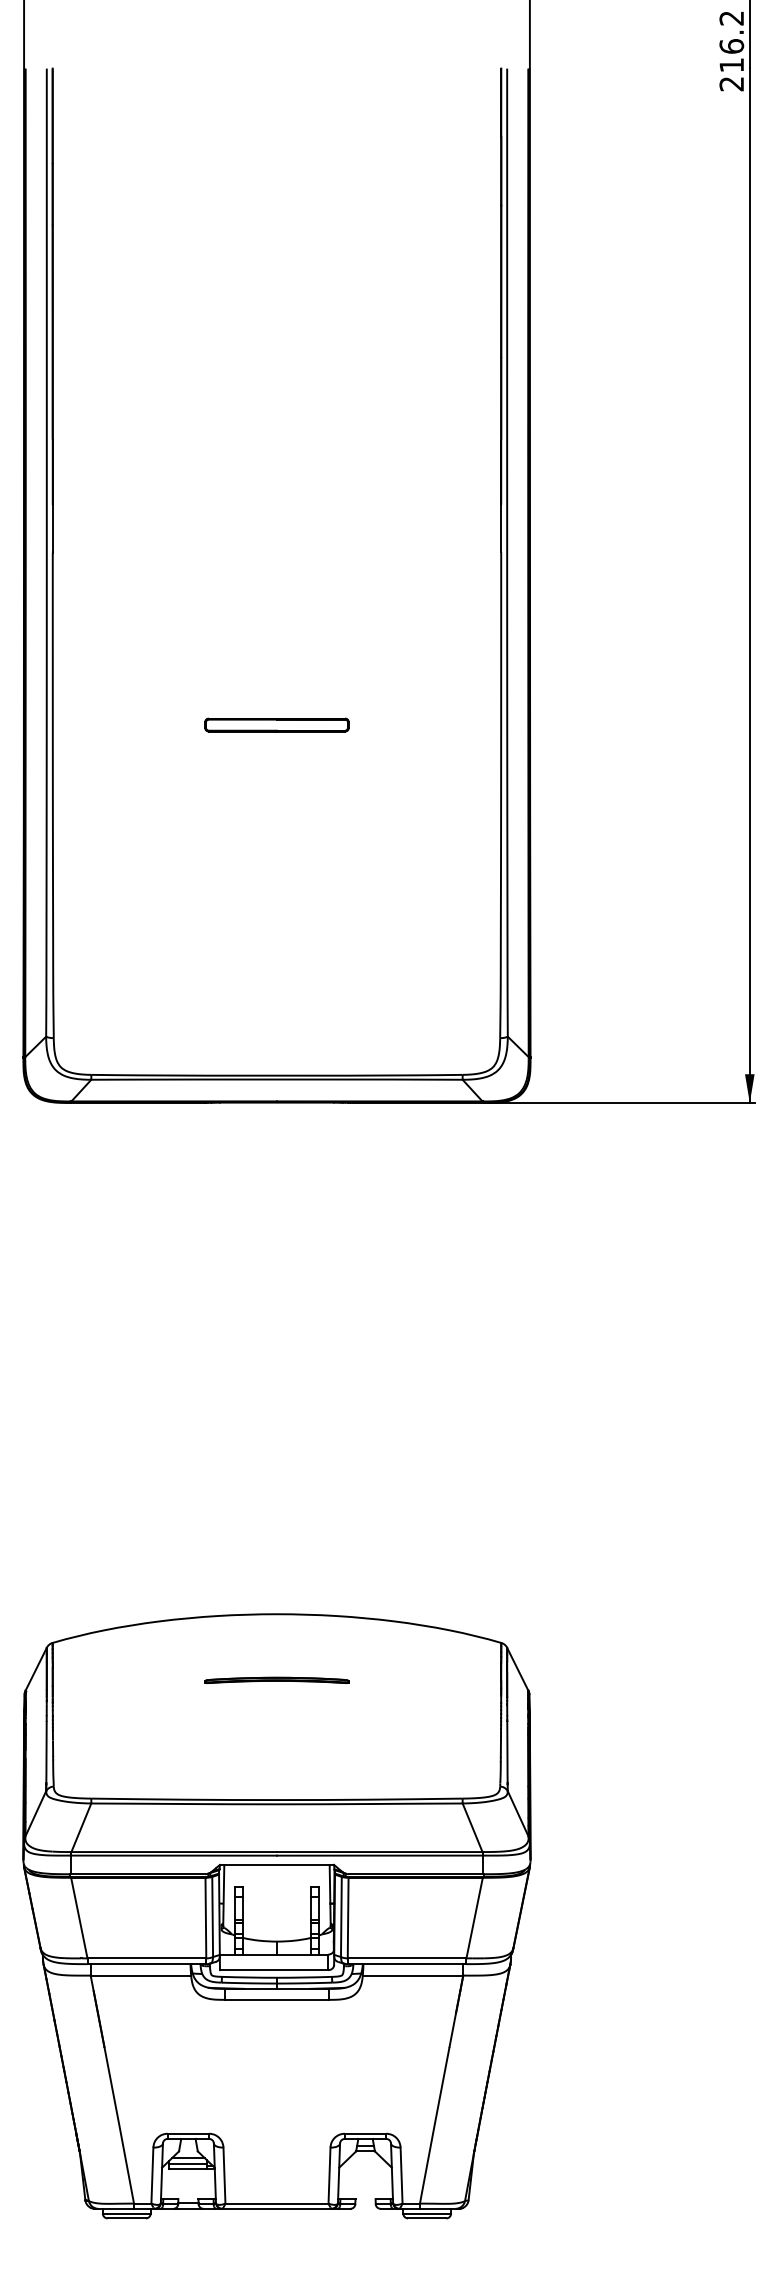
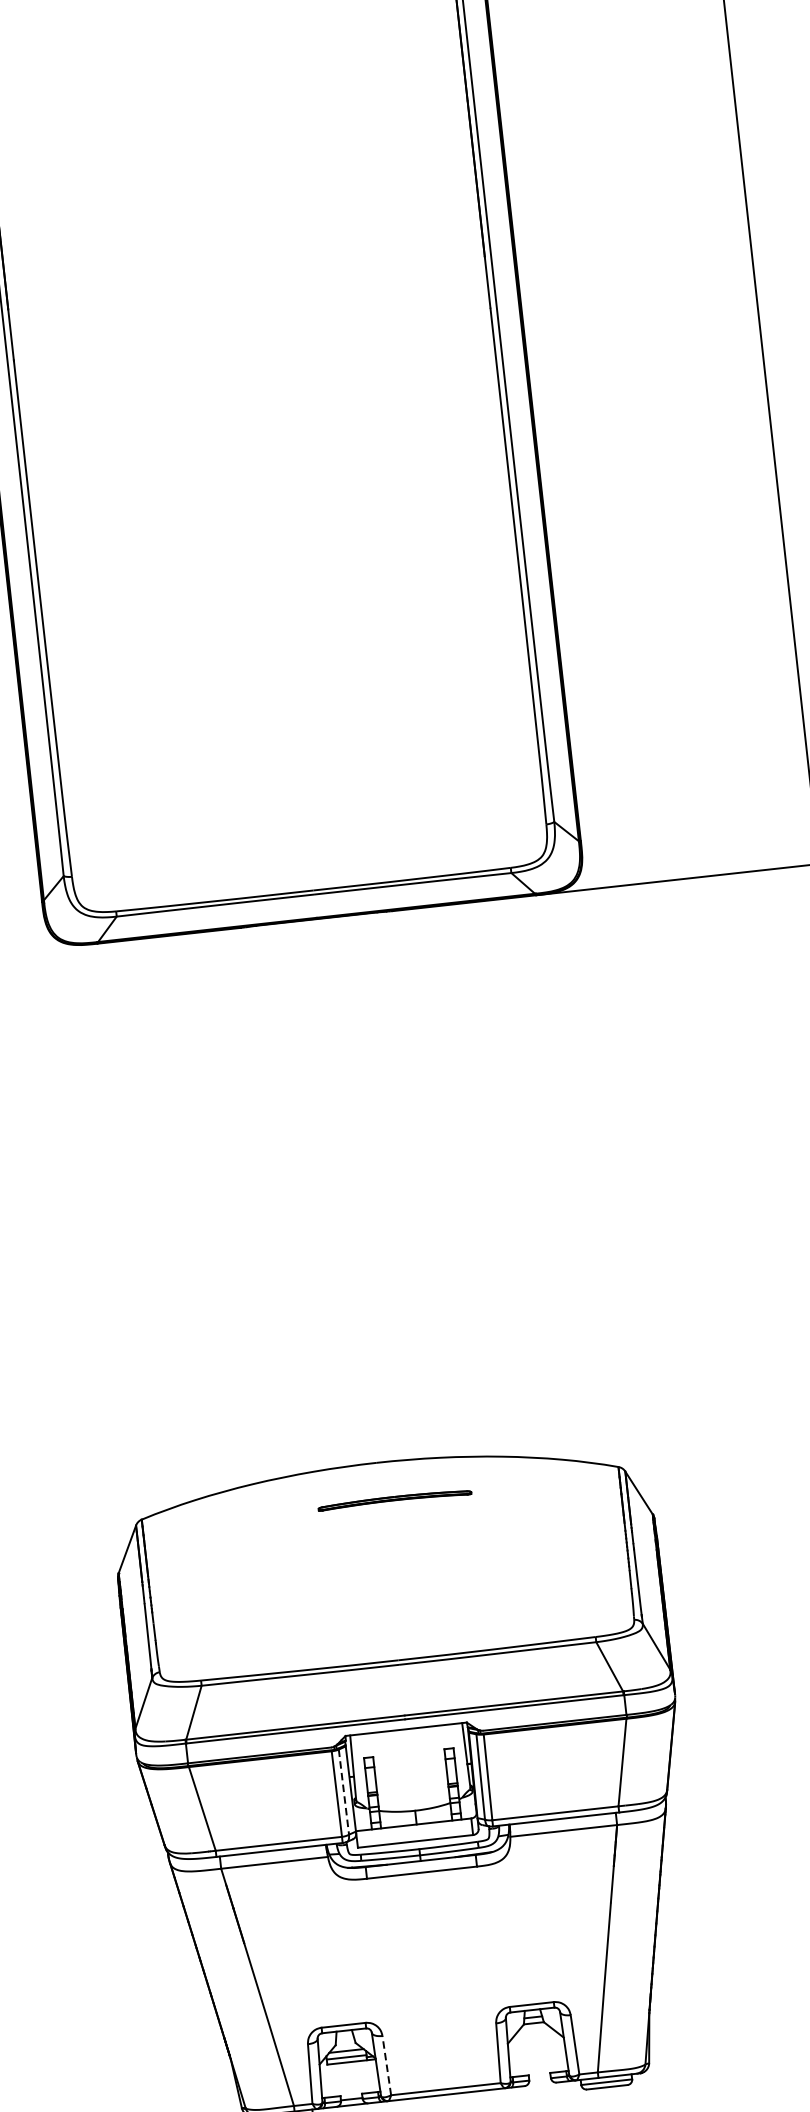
part: (276, 724) -> (271, 517), removed
part: (276, 1679) -> (394, 1498), moved
line: (212, 1917) -> (343, 1792), solid -> dashed
line: (224, 2175) -> (386, 2065), solid -> dashed

